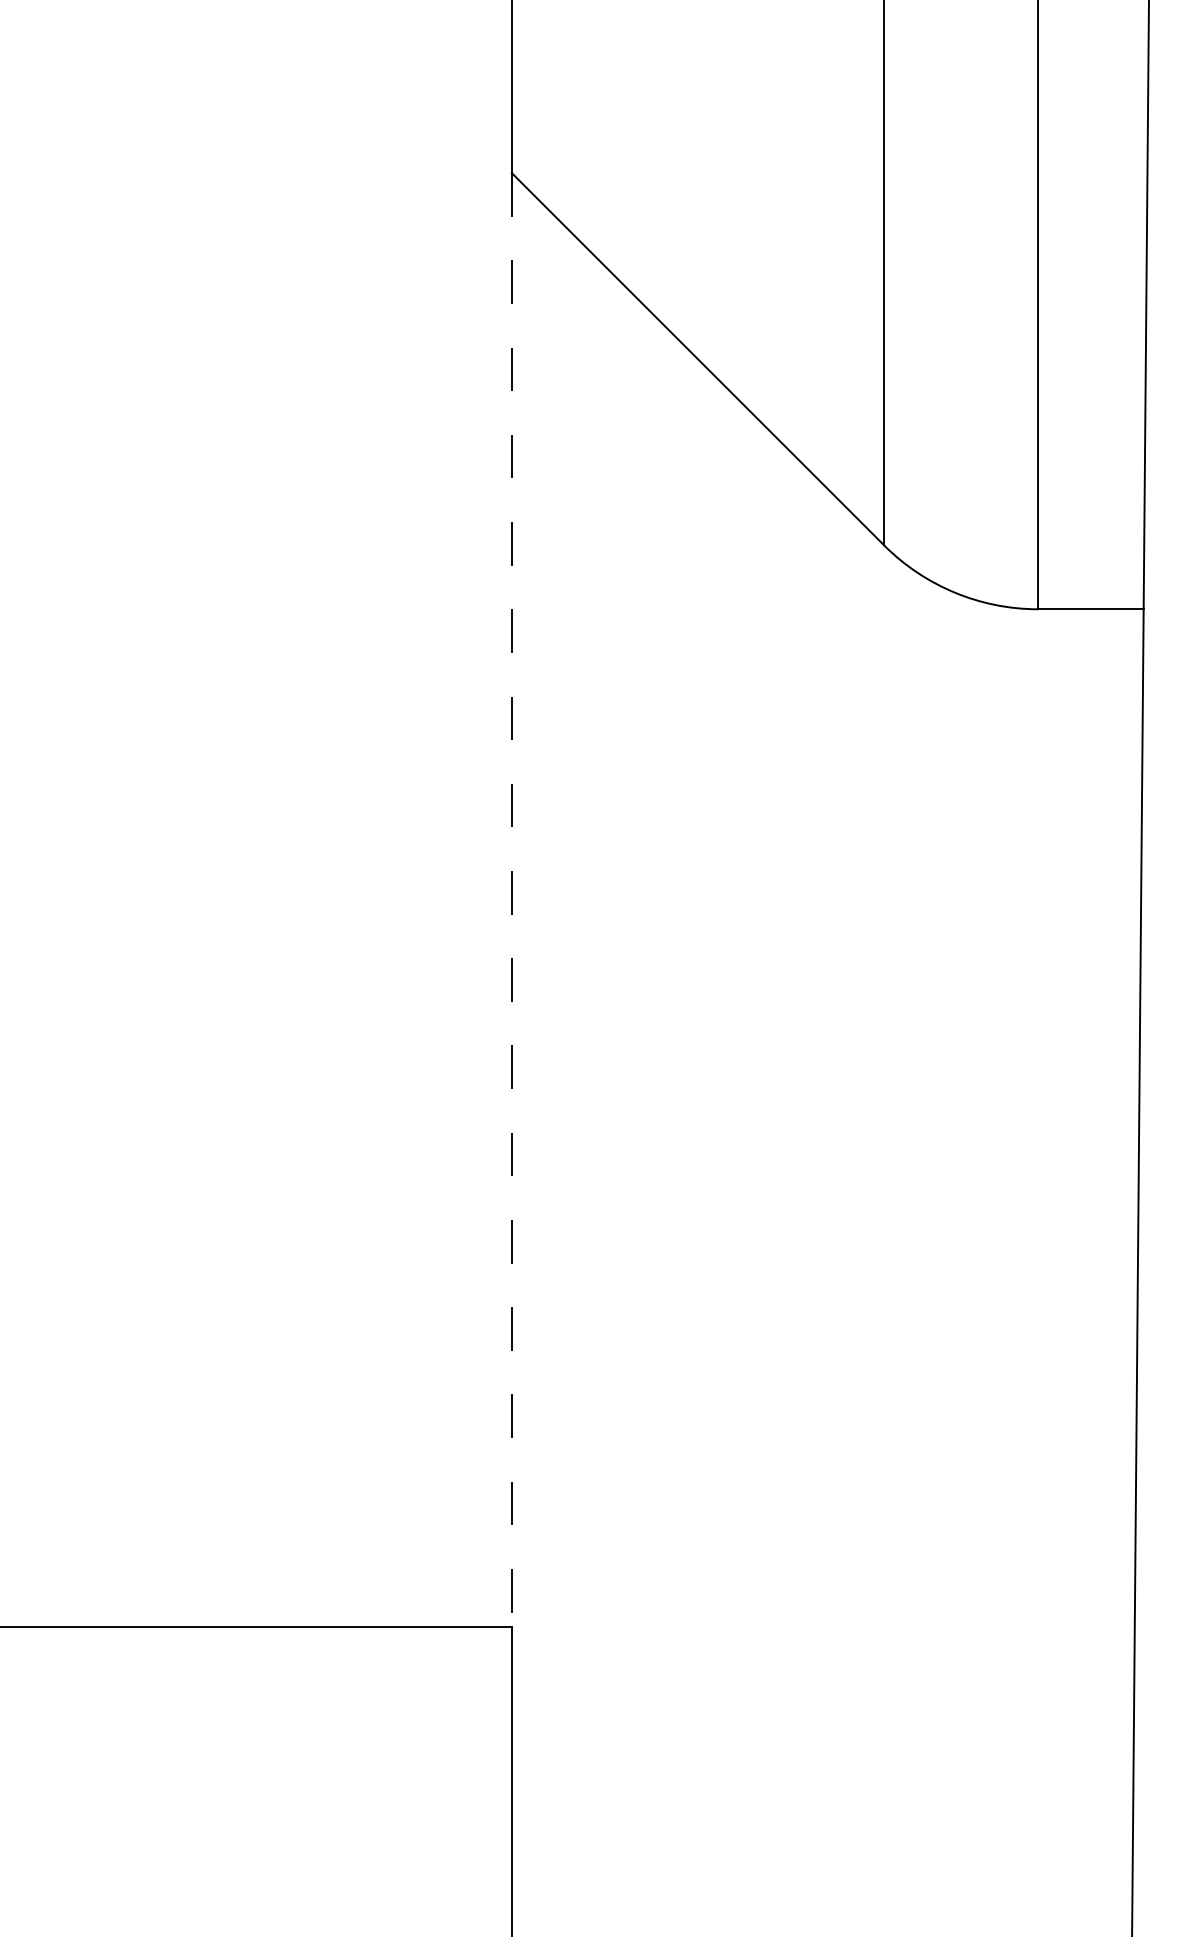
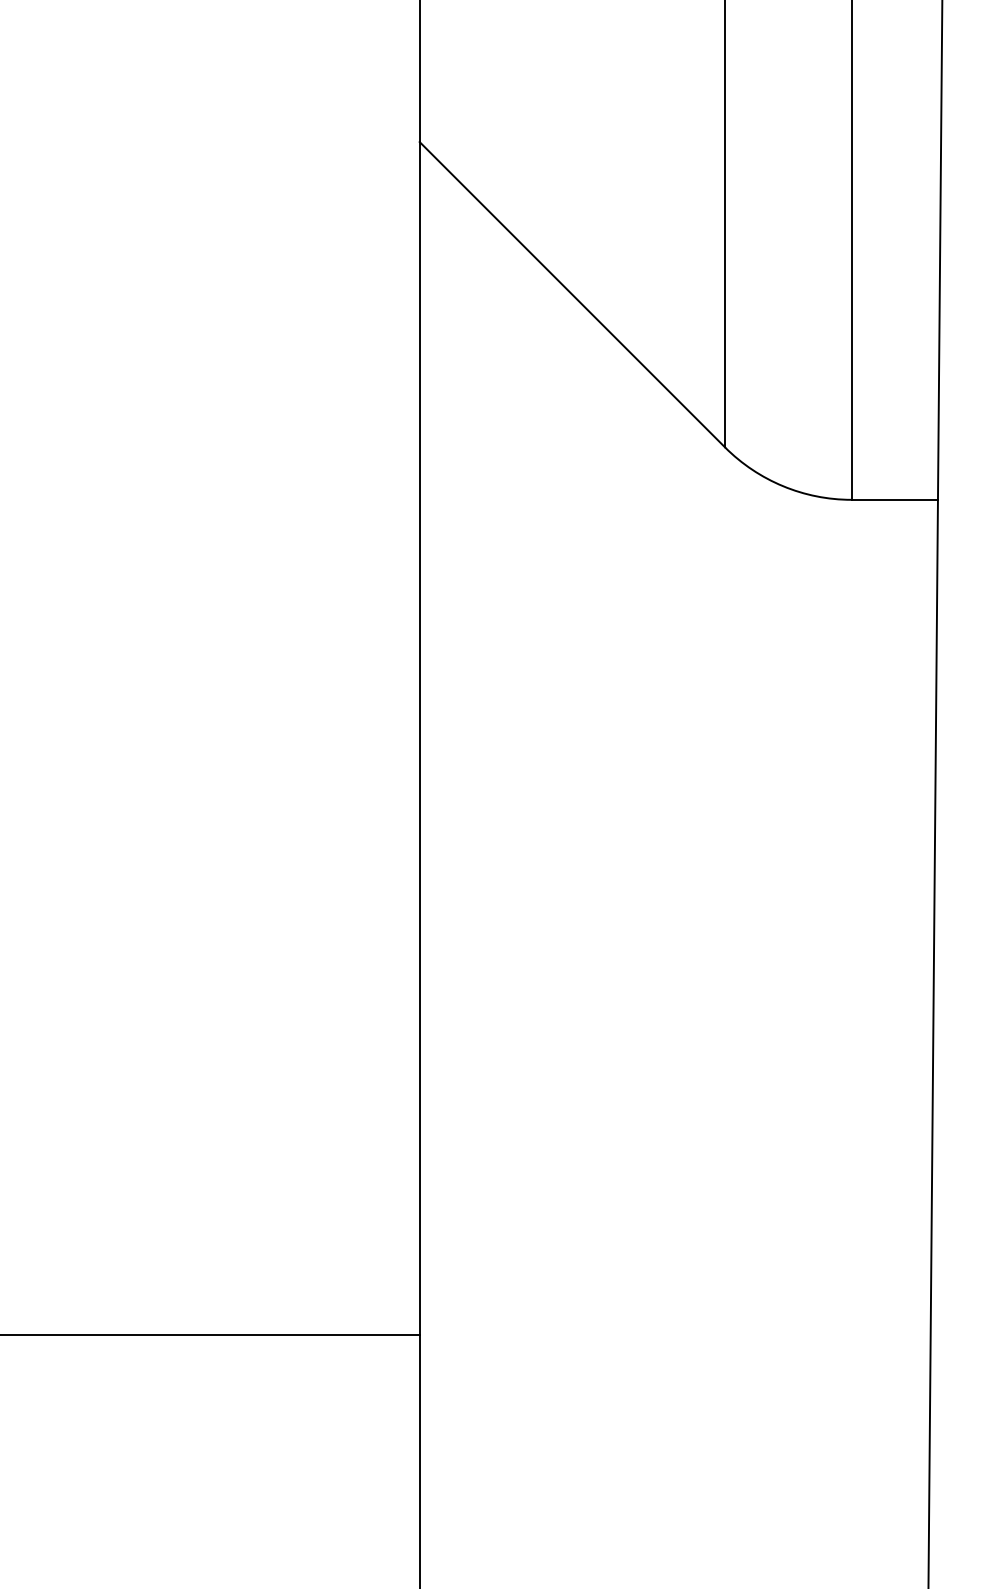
line: (511, 900) -> (419, 738), dashed -> solid

